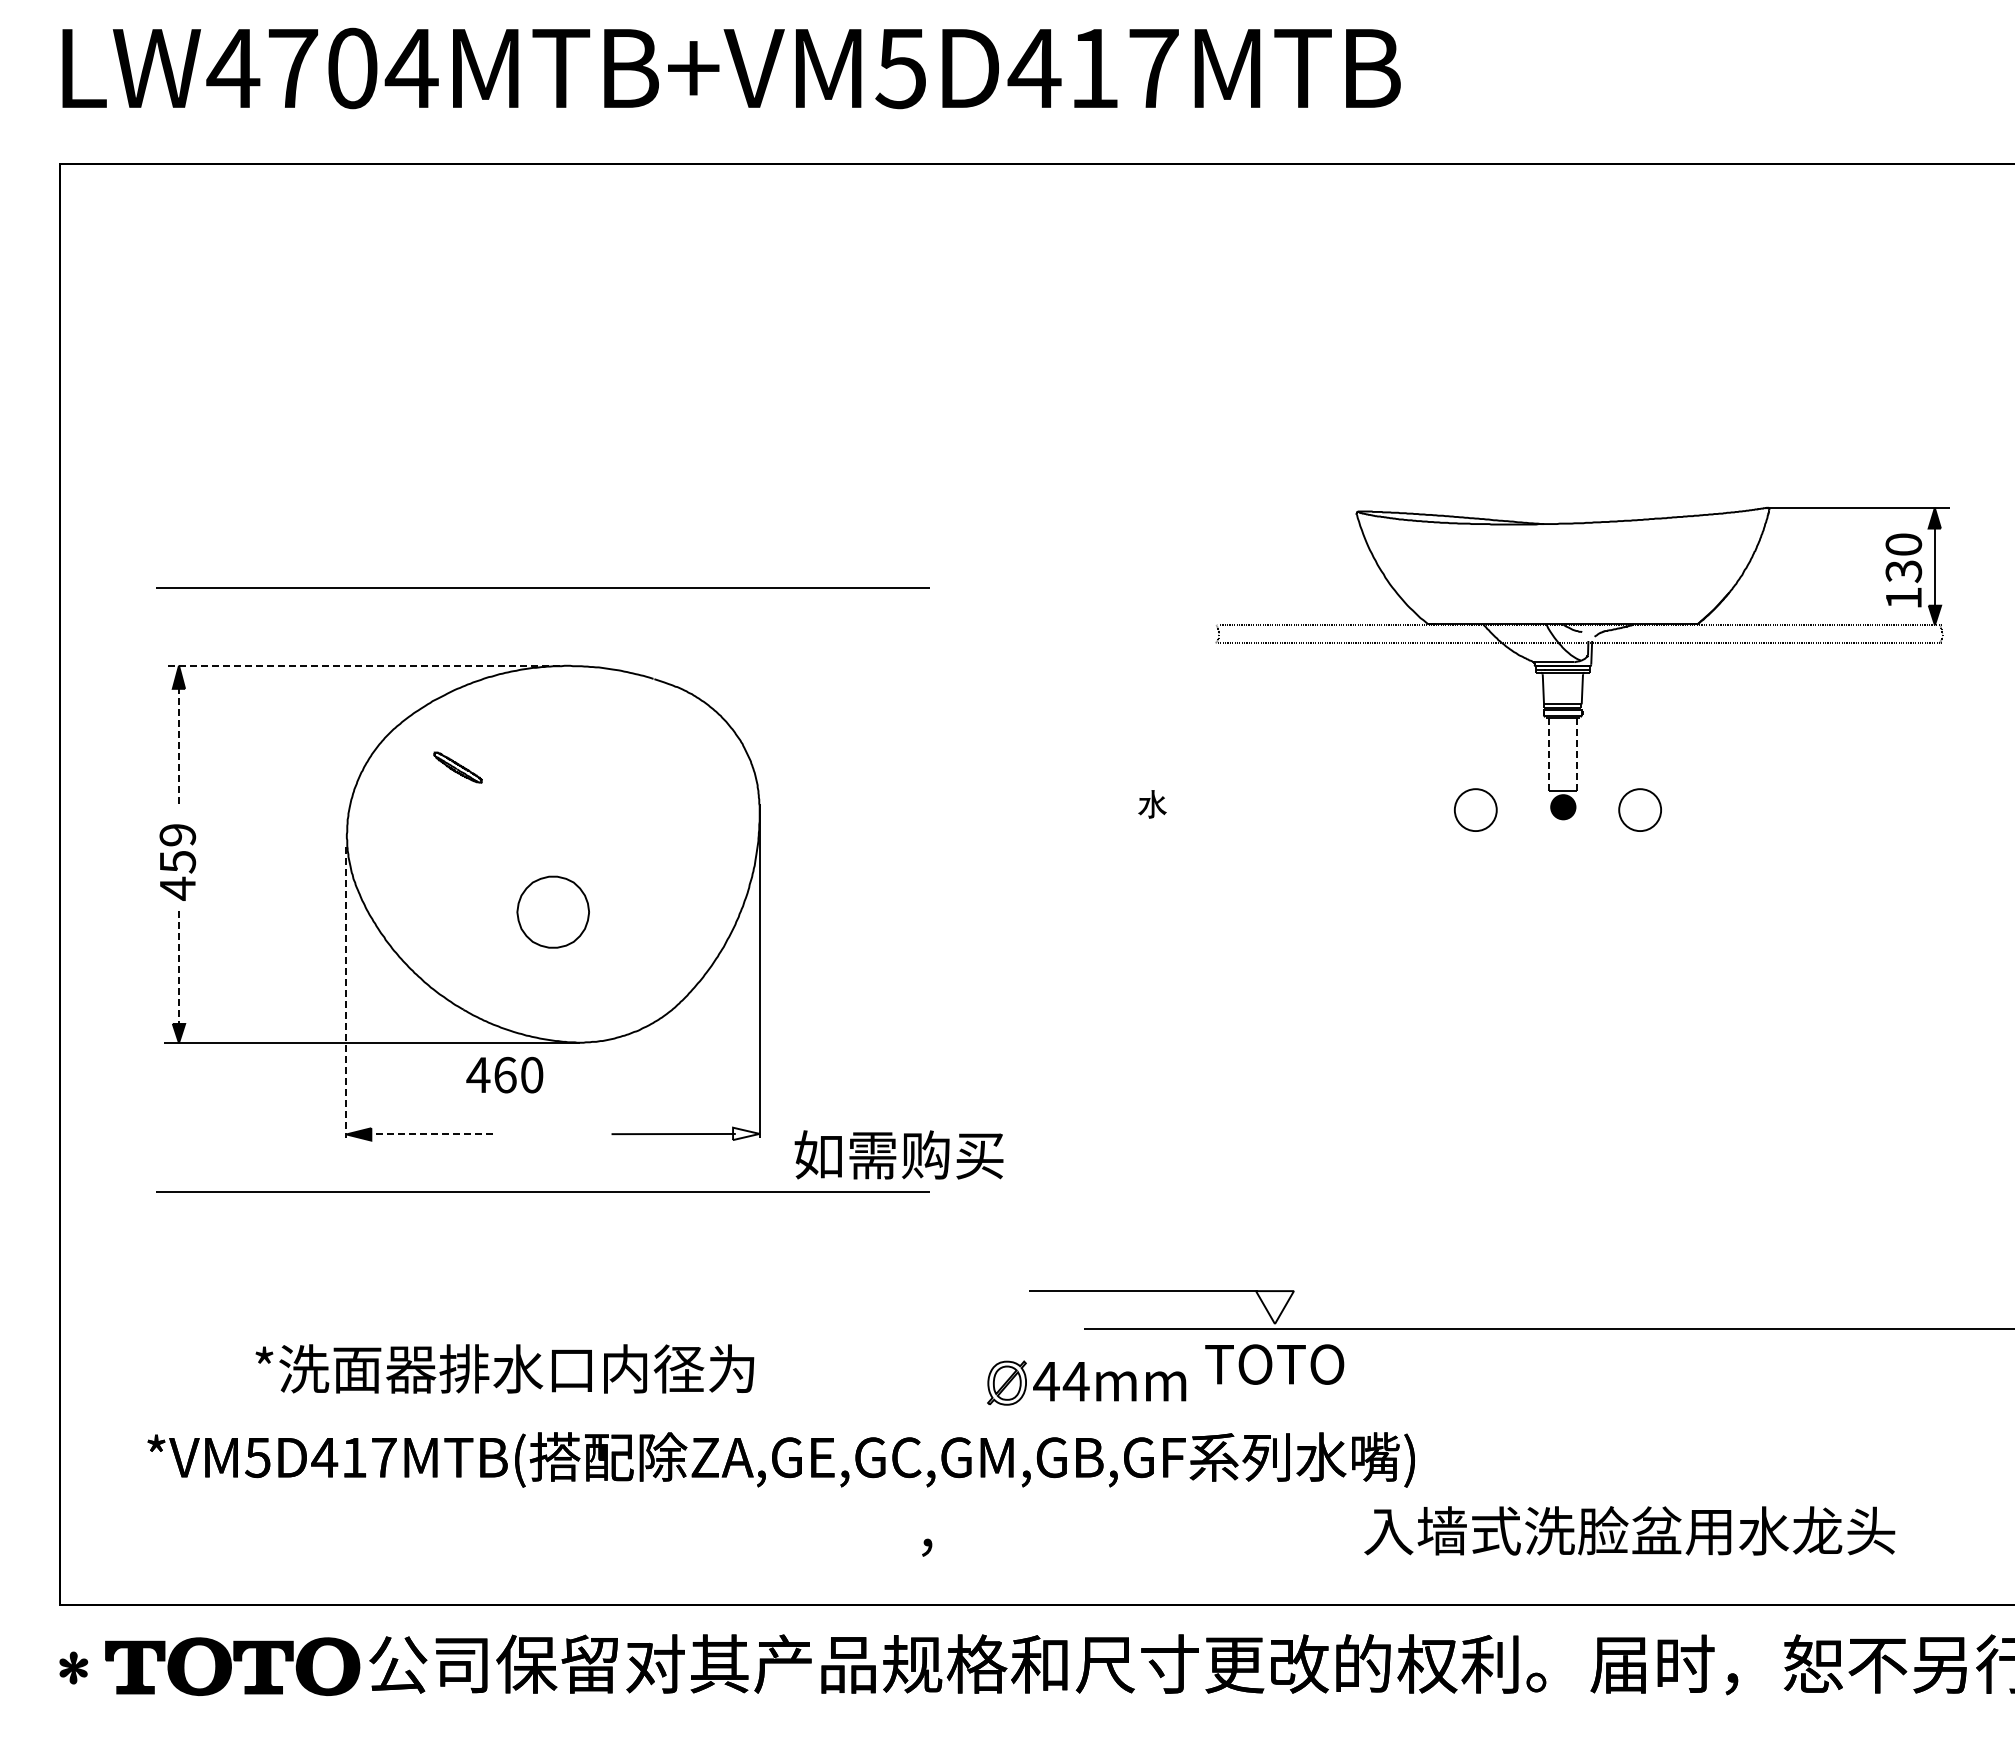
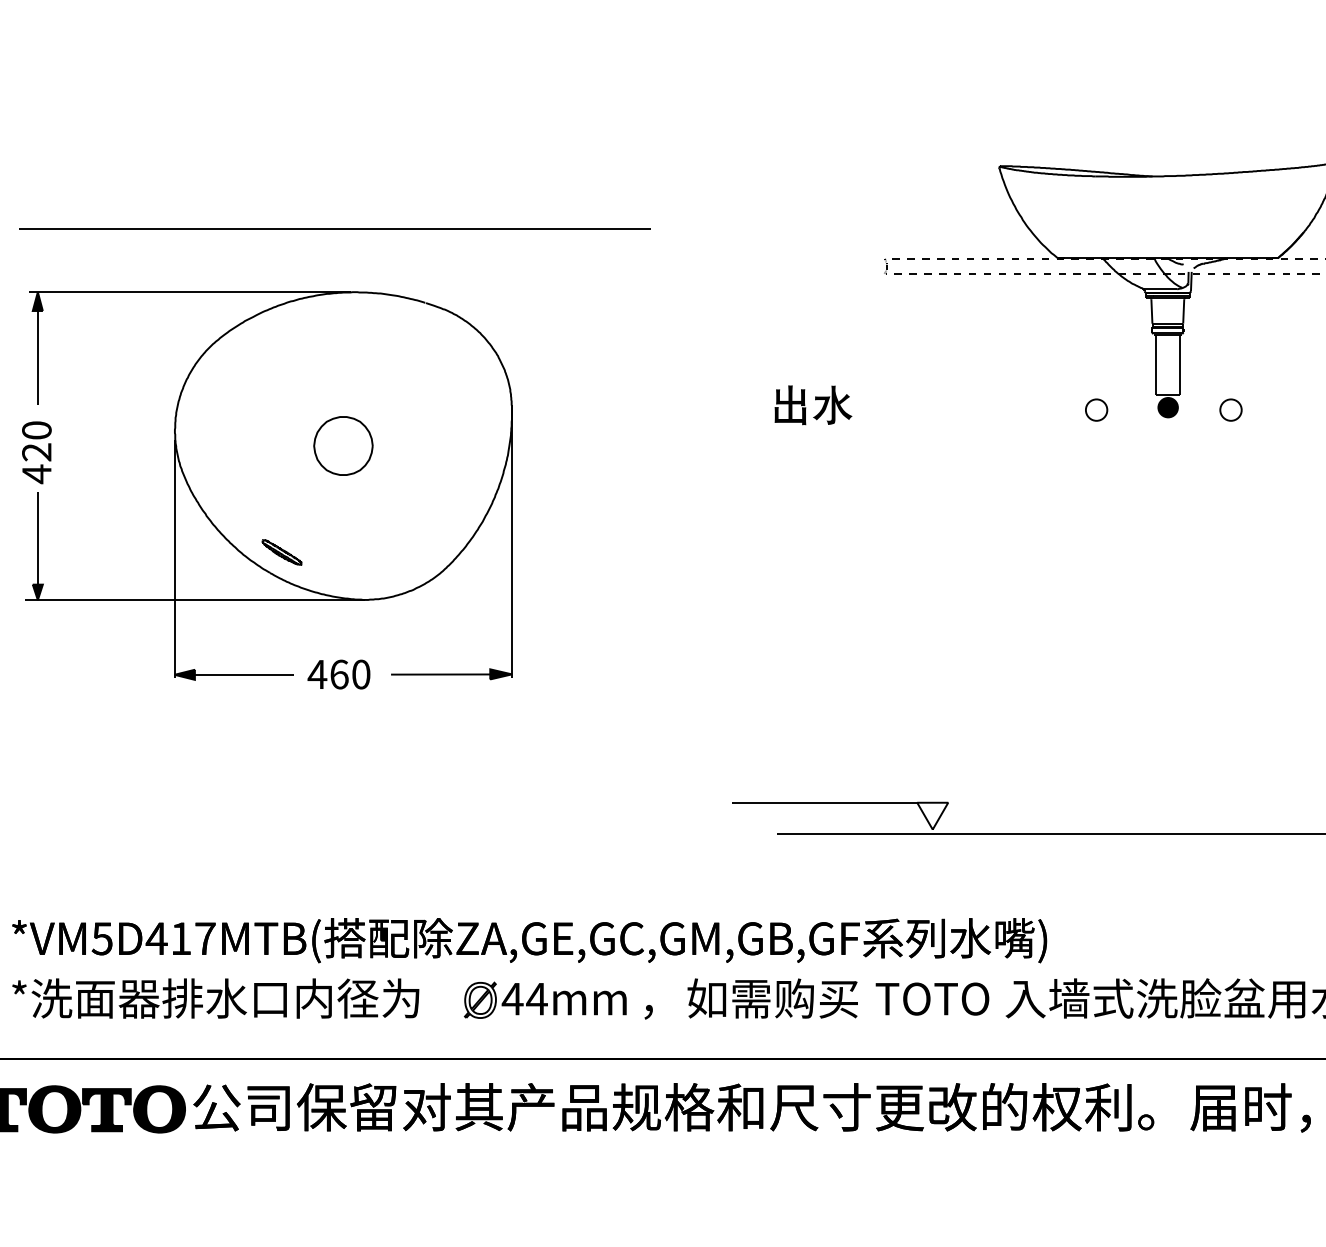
line: (365, 665) -> (190, 291), dashed -> solid
line: (179, 744) -> (38, 356), dashed -> solid
line: (1548, 754) -> (1156, 364), dashed -> solid
line: (1577, 754) -> (1179, 364), dashed -> solid
part: (457, 767) -> (281, 552), moved
fill: (1100, 803) -> (790, 404), added
part: (1152, 804) -> (832, 405), size x1.67
part: (1475, 810) -> (1096, 410), size x0.62
part: (1640, 810) -> (1231, 410), size x0.62
text: (177, 848) -> (36, 441), 459 -> 420
part: (552, 911) -> (342, 445), moved
line: (178, 968) -> (37, 539), dashed -> solid
line: (346, 992) -> (174, 558), dashed -> solid
text: (504, 1074) -> (338, 674), moved
fill: (746, 1133) -> (501, 674), added
line: (429, 1134) -> (242, 674), dashed -> solid
text: (898, 1154) -> (772, 998), moved
line: (542, 1191) -> (334, 721), removed
text: (1274, 1364) -> (932, 999), moved
text: (504, 1368) -> (215, 998), moved
part: (1086, 1382) -> (545, 999), moved

